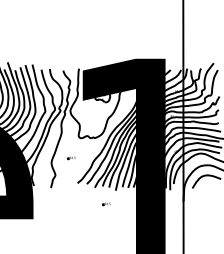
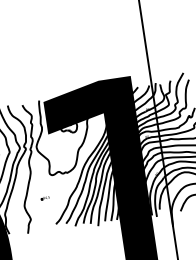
part: (106, 204) -> (90, 242), removed

